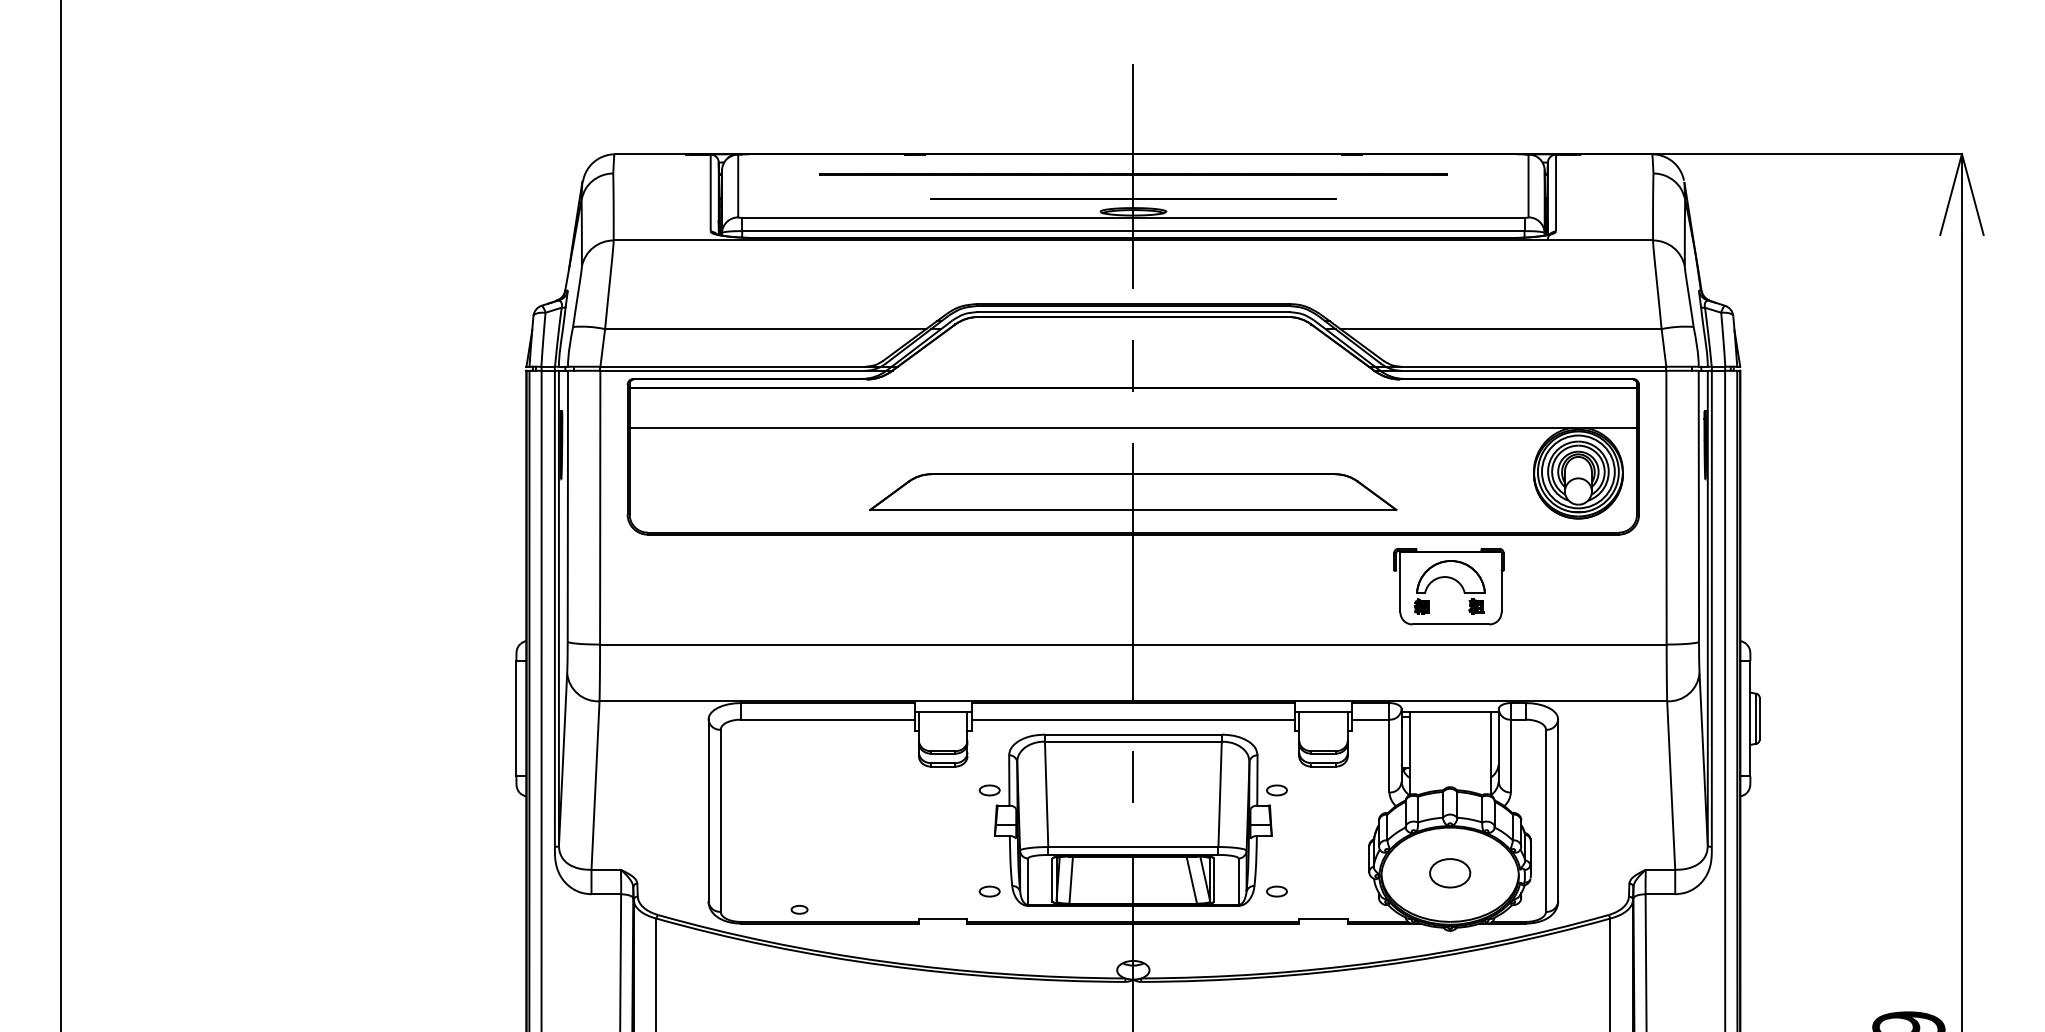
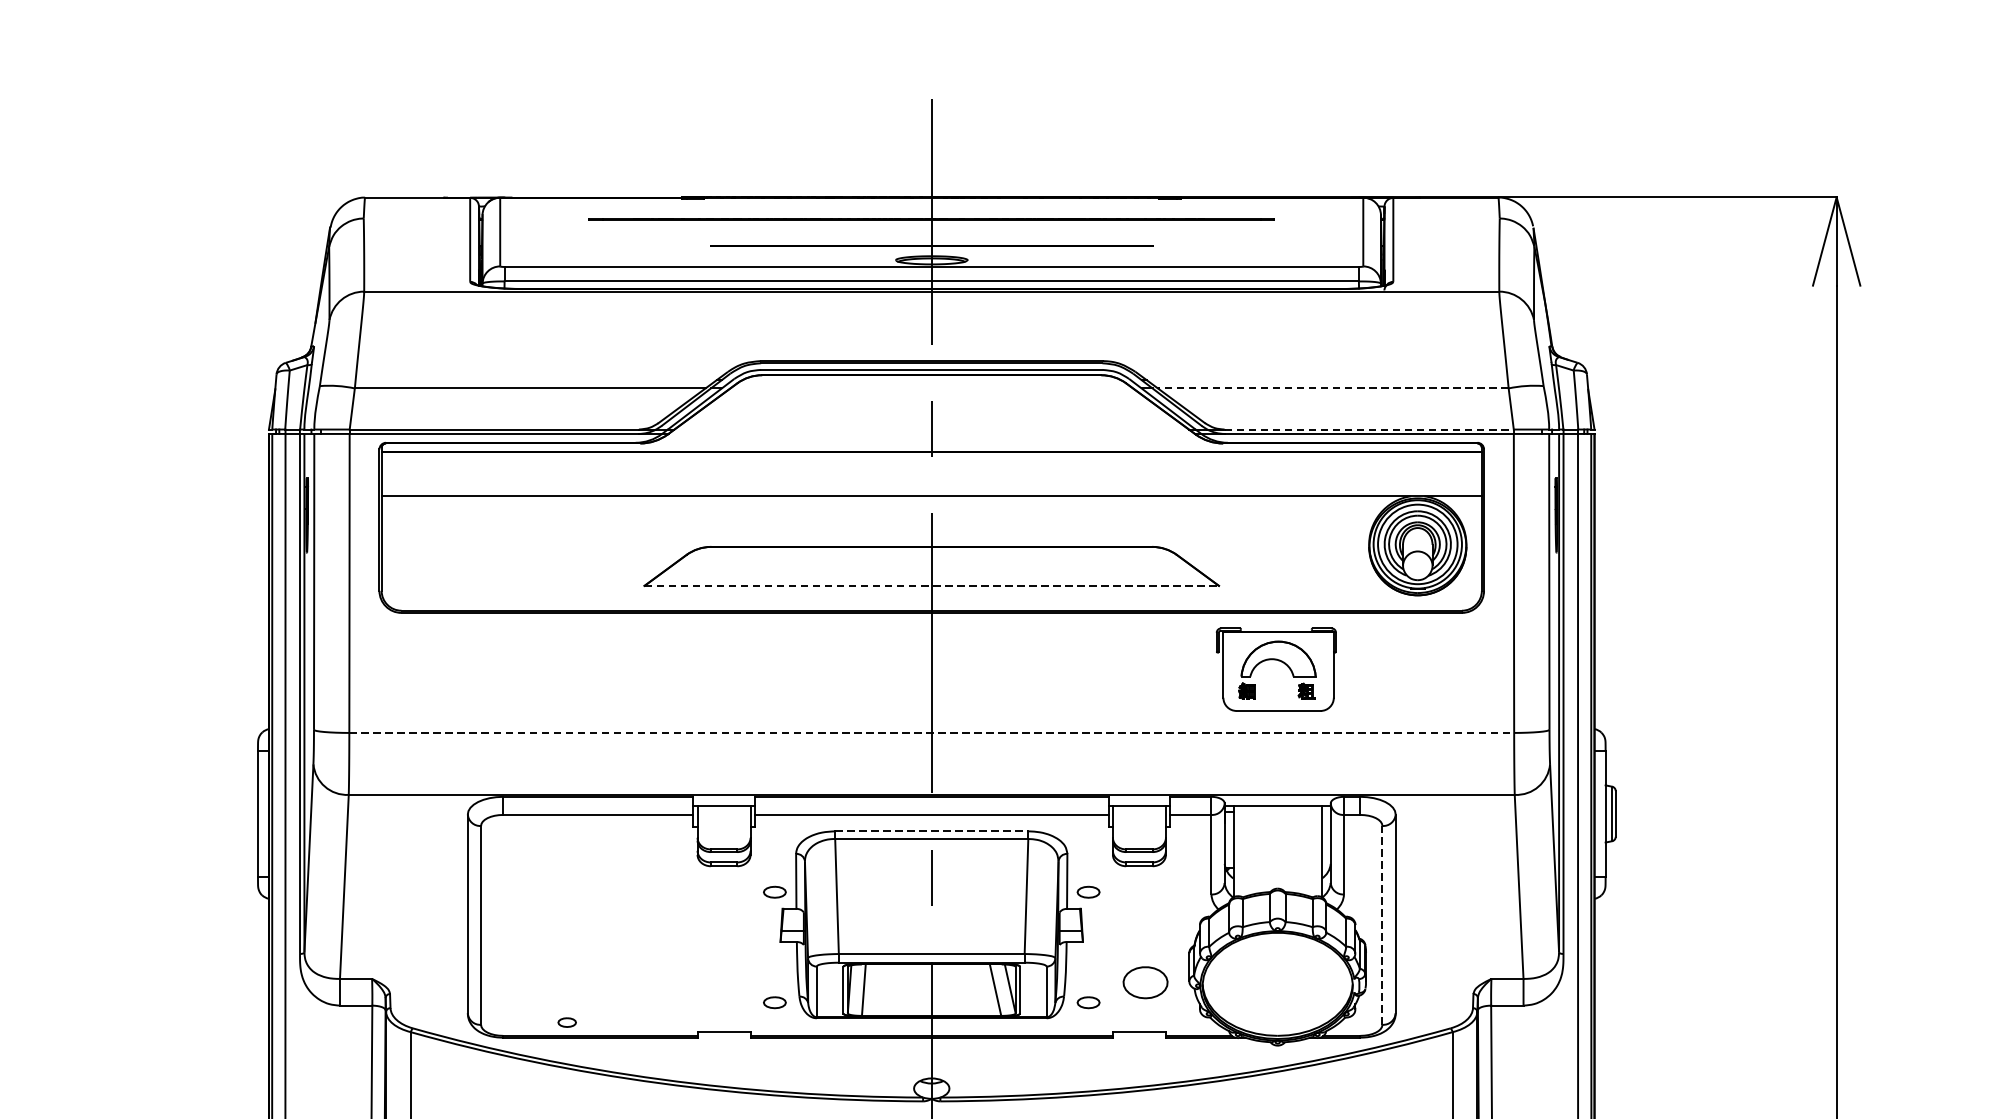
line: (1501, 329) -> (1333, 388), solid -> dashed
line: (1534, 366) -> (1369, 429), solid -> dashed
line: (1133, 509) -> (931, 585), solid -> dashed
line: (1133, 644) -> (931, 732), solid -> dashed
line: (1133, 734) -> (931, 831), solid -> dashed
line: (1546, 820) -> (1382, 925), solid -> dashed
part: (1450, 873) -> (1145, 982), moved

